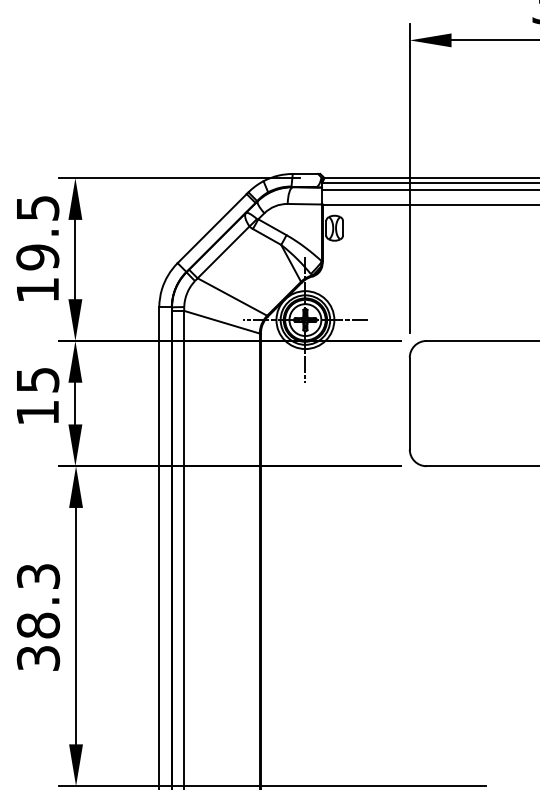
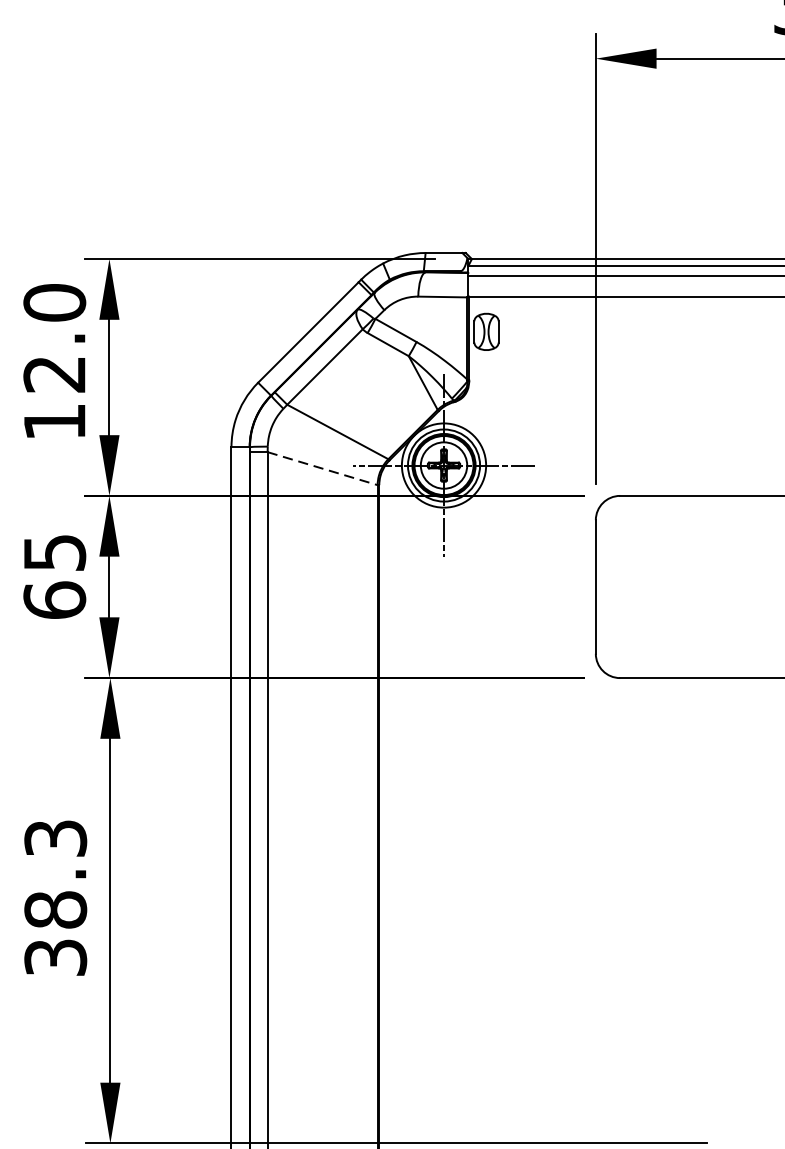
text: (37, 232) -> (54, 338), 19.5 -> 12.0
line: (222, 322) -> (323, 469), solid -> dashed
text: (37, 412) -> (54, 599), 15 -> 65

